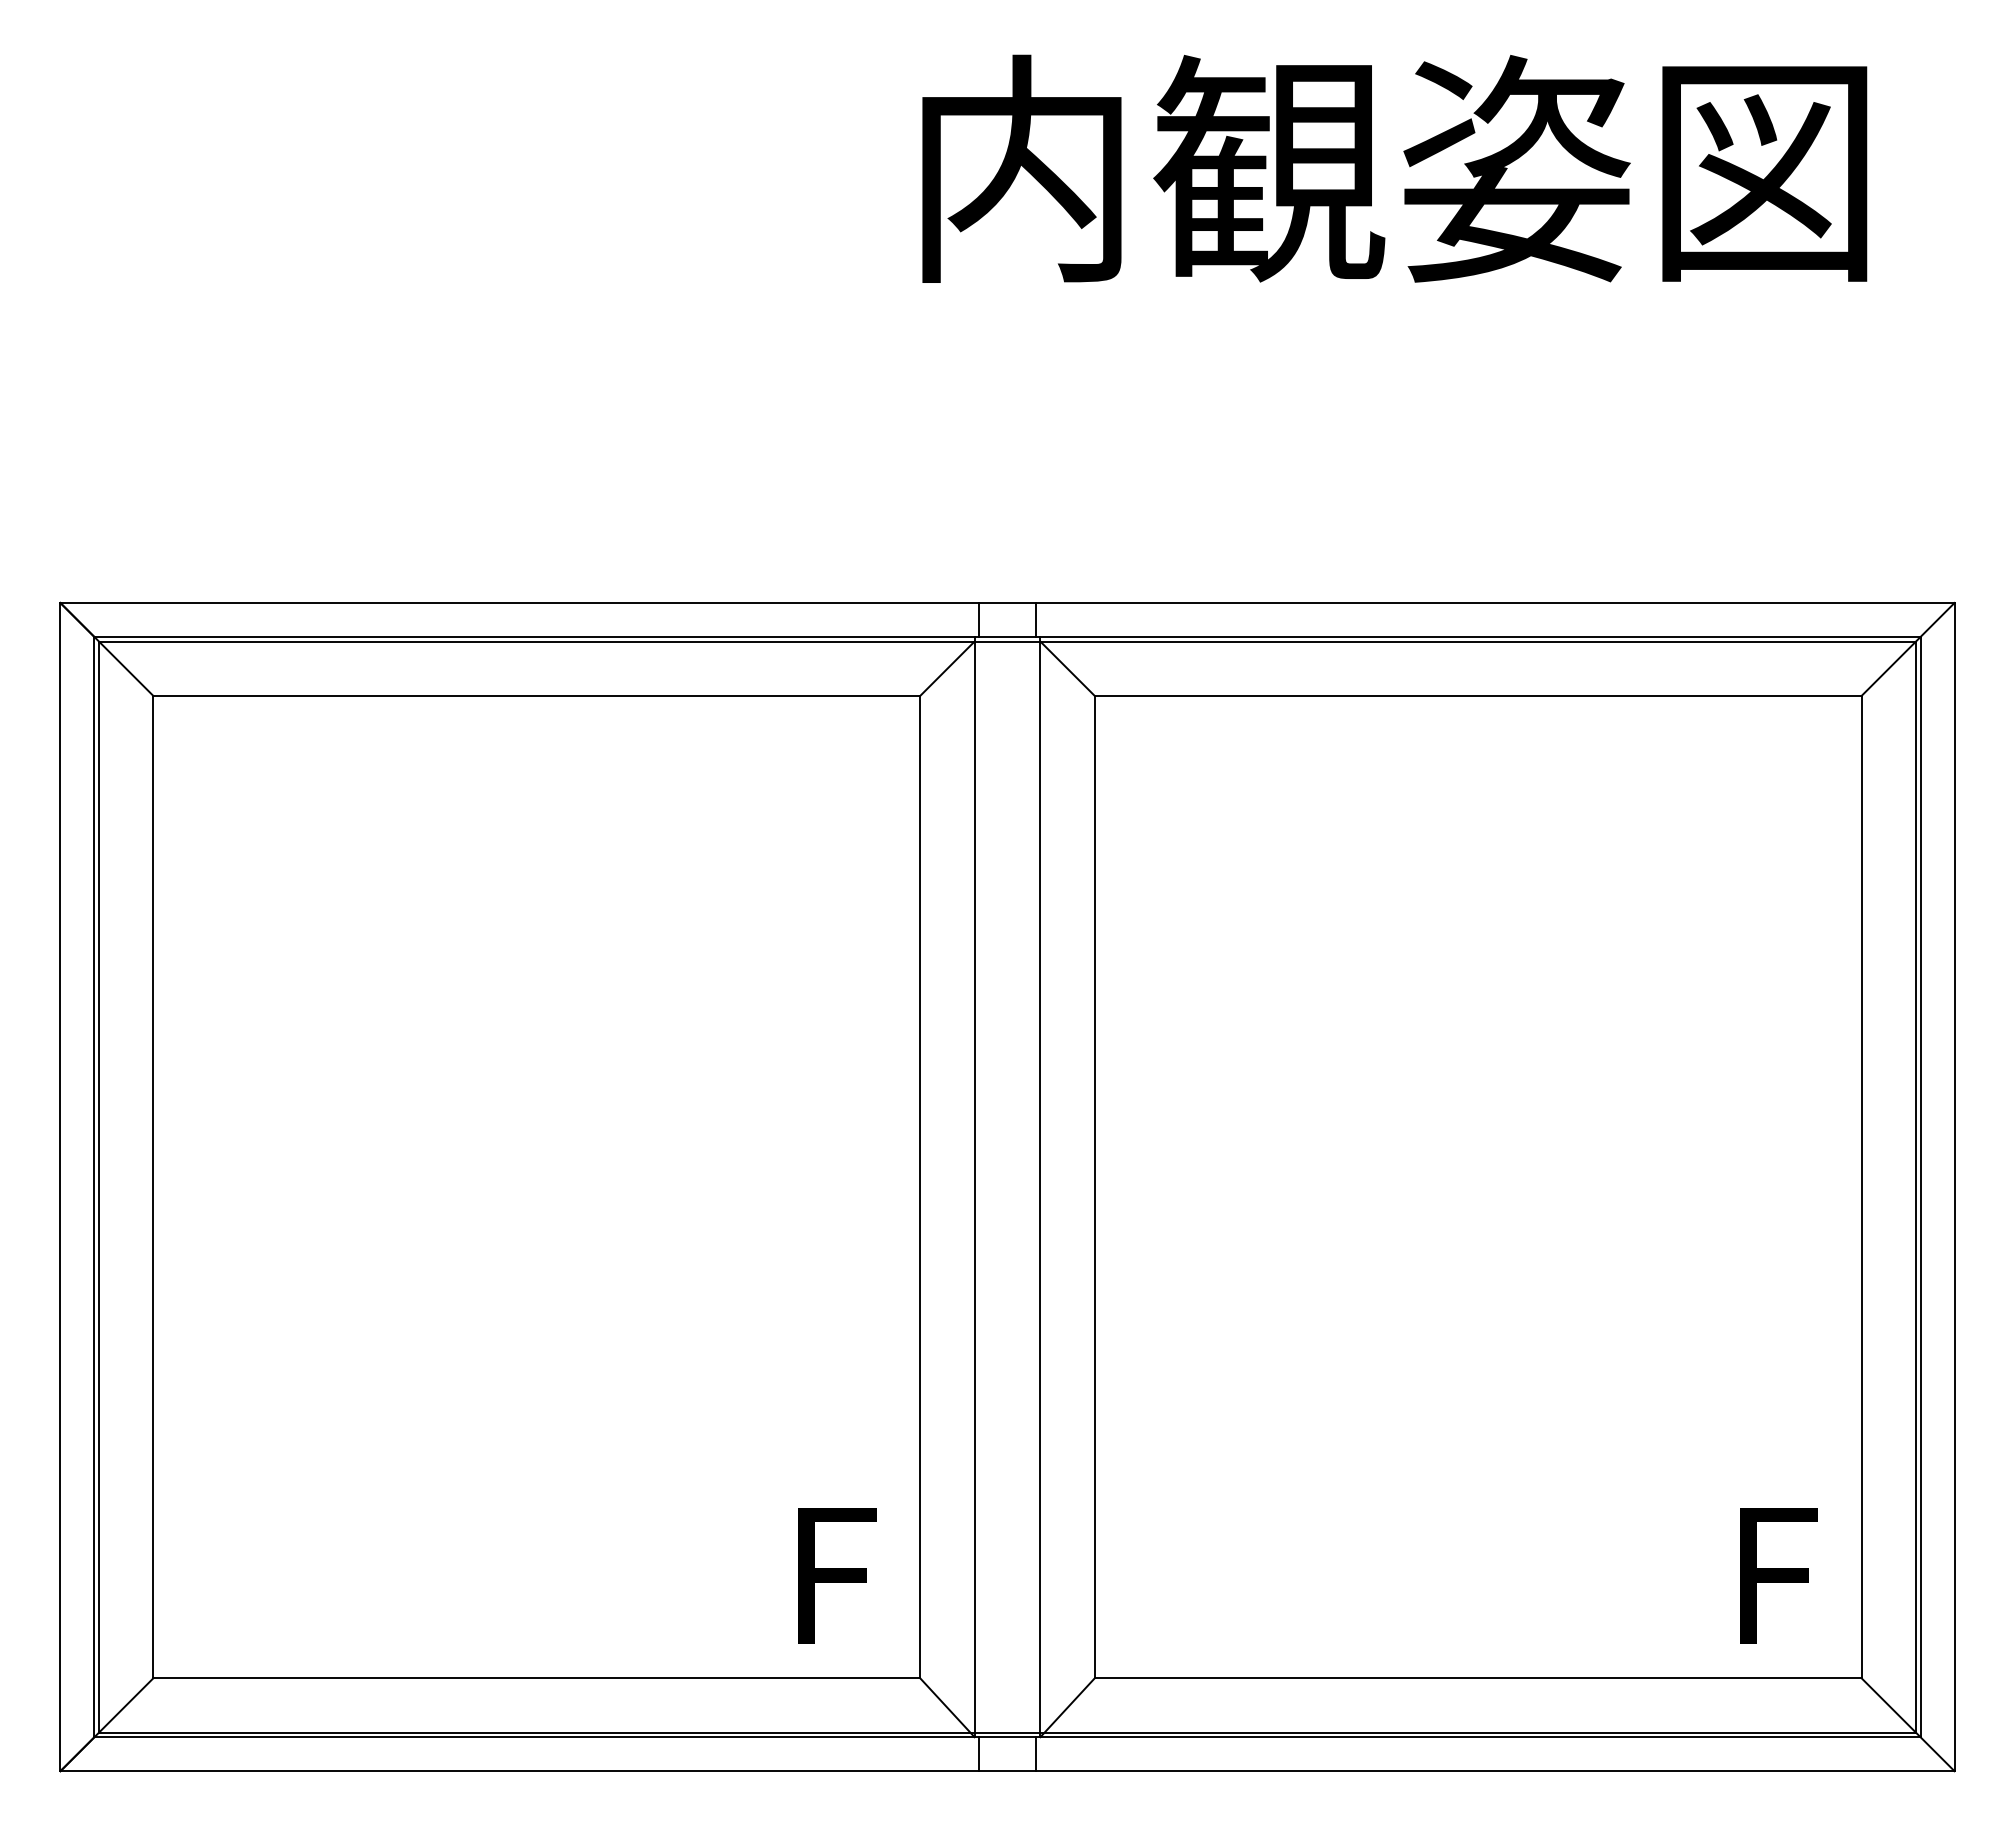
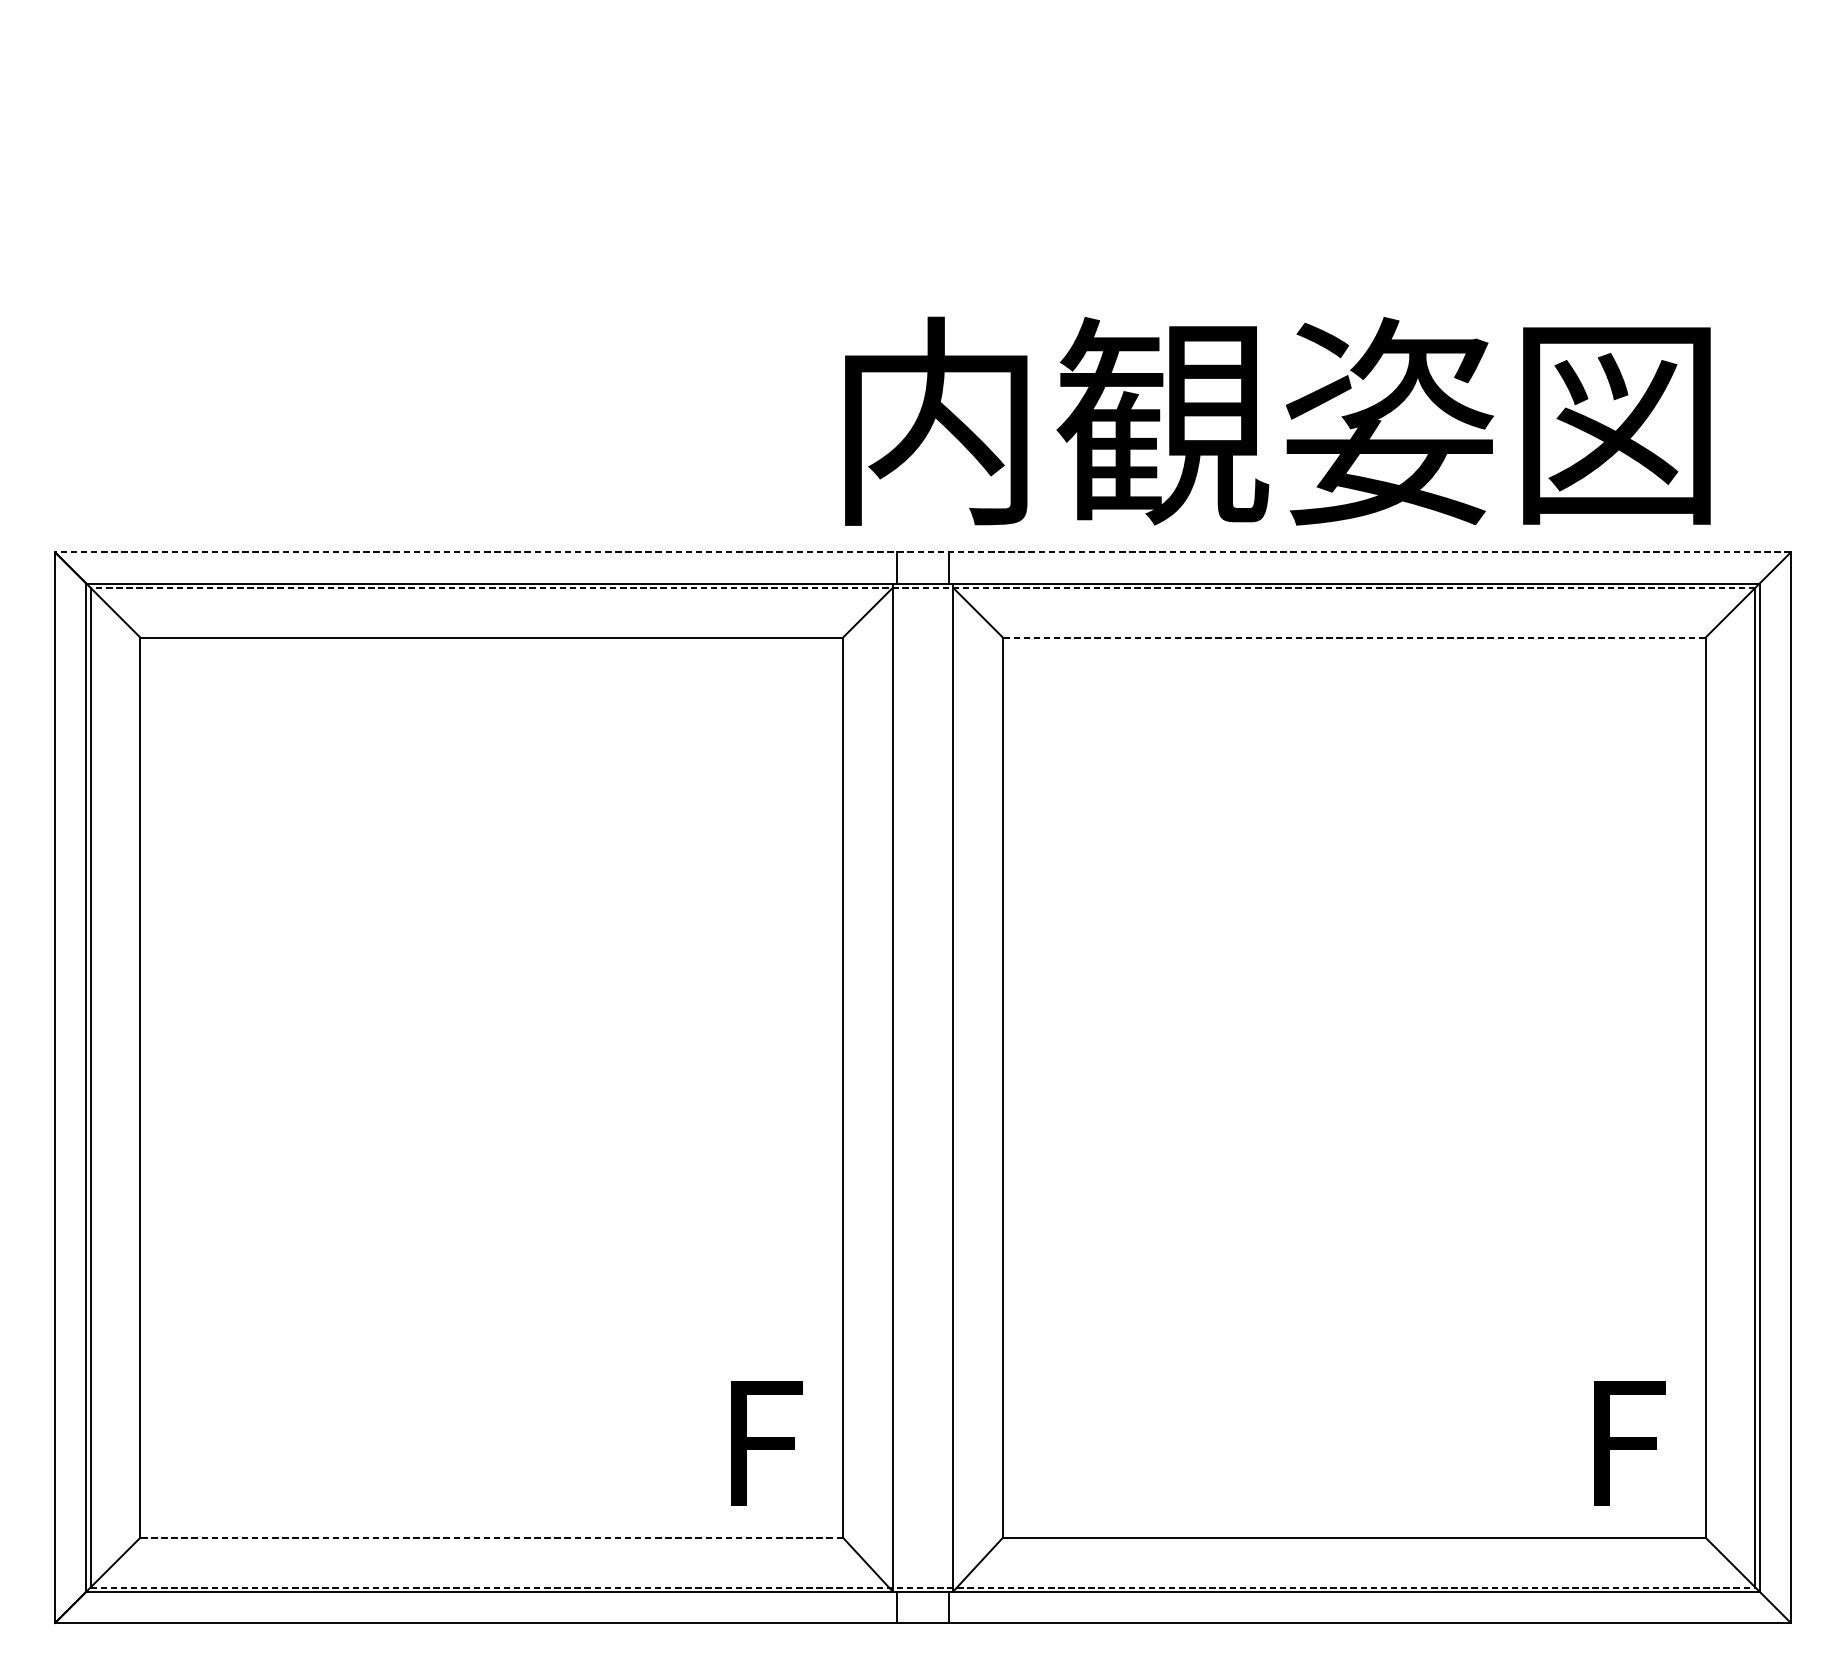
text: (1394, 168) -> (1277, 420), moved
line: (1007, 603) -> (923, 552), solid -> dashed
line: (1007, 641) -> (923, 587), solid -> dashed
line: (1477, 696) -> (1353, 638), solid -> dashed
line: (536, 1678) -> (491, 1537), solid -> dashed
line: (1007, 1732) -> (923, 1587), solid -> dashed

